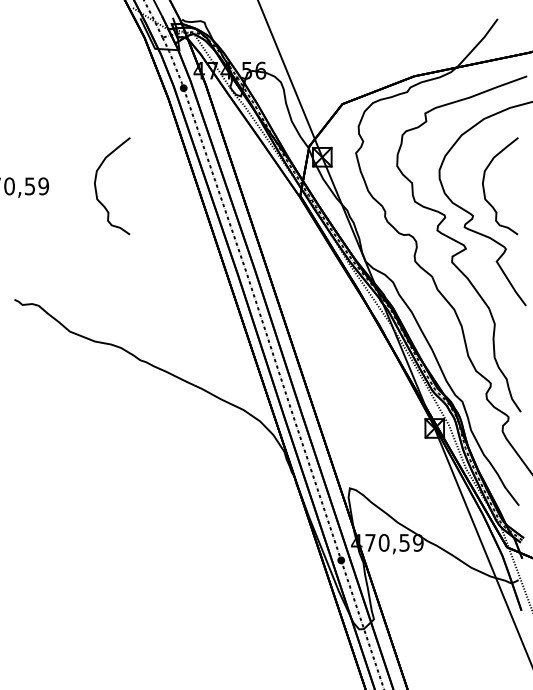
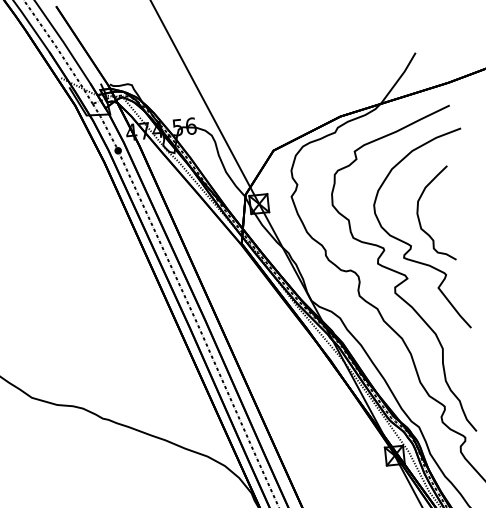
curve: (96, 186) -> (43, 254), removed

